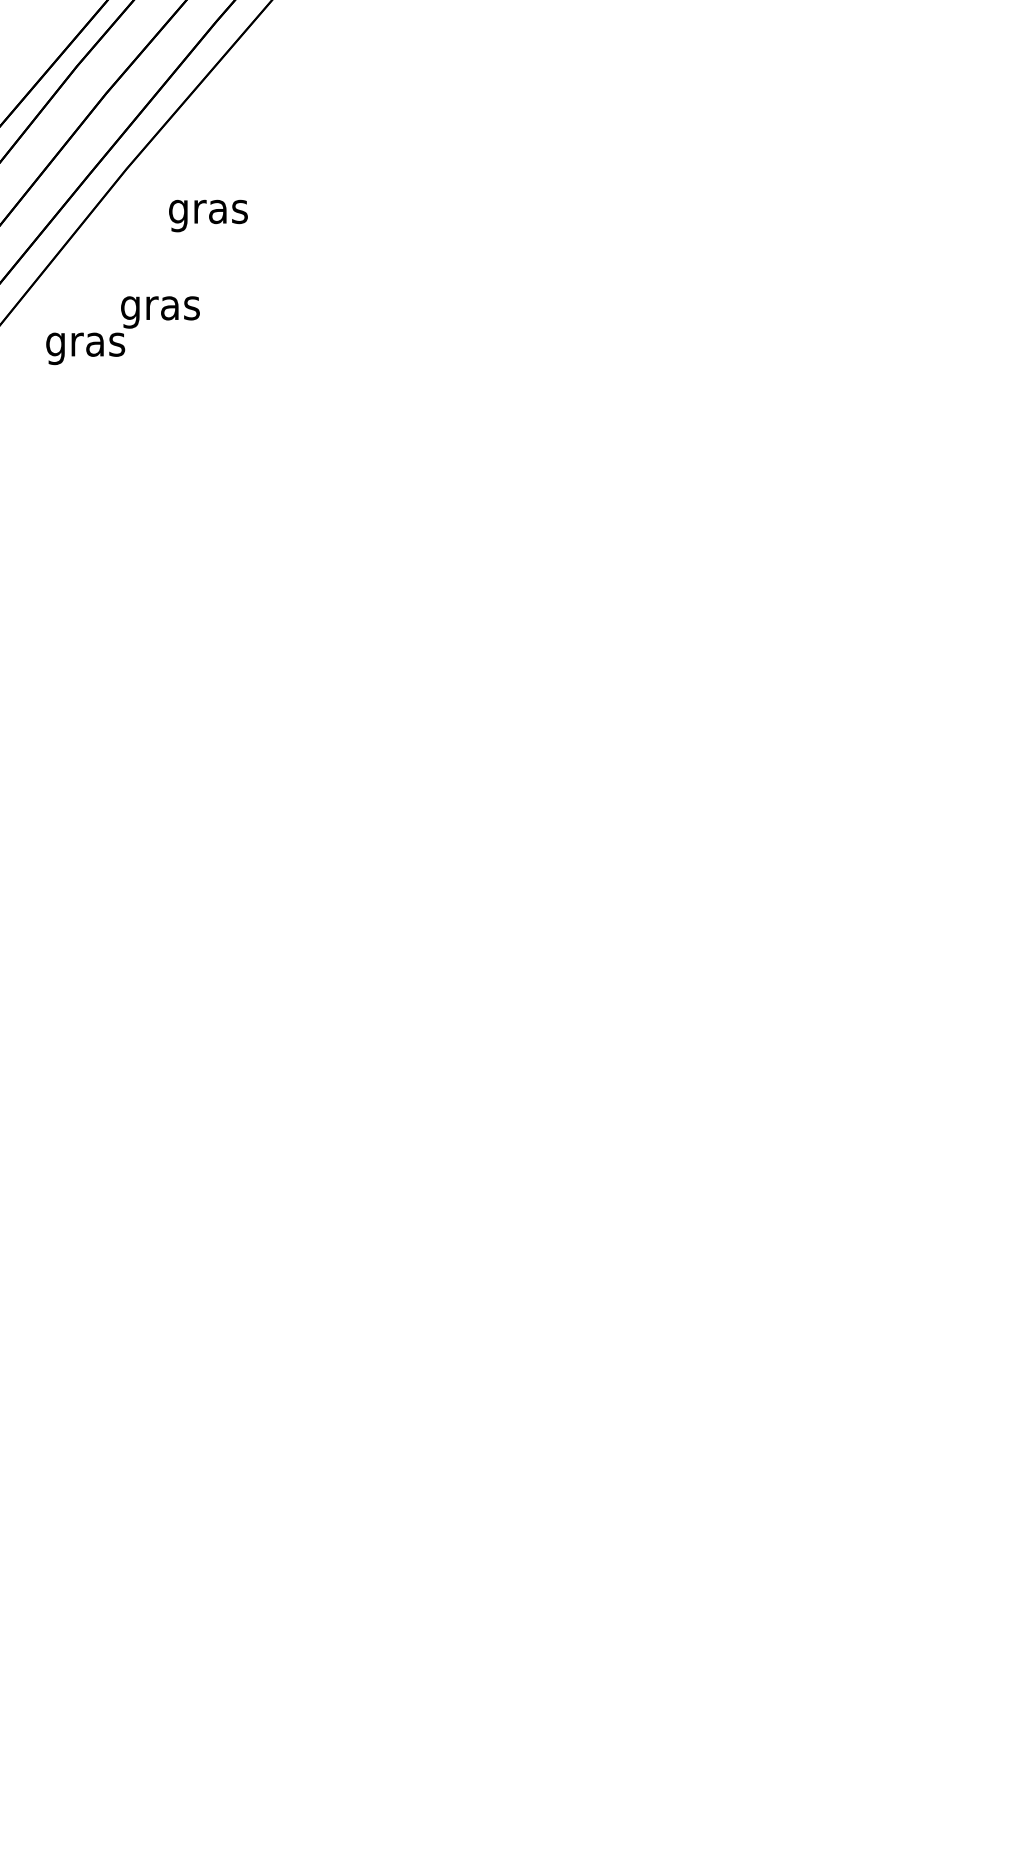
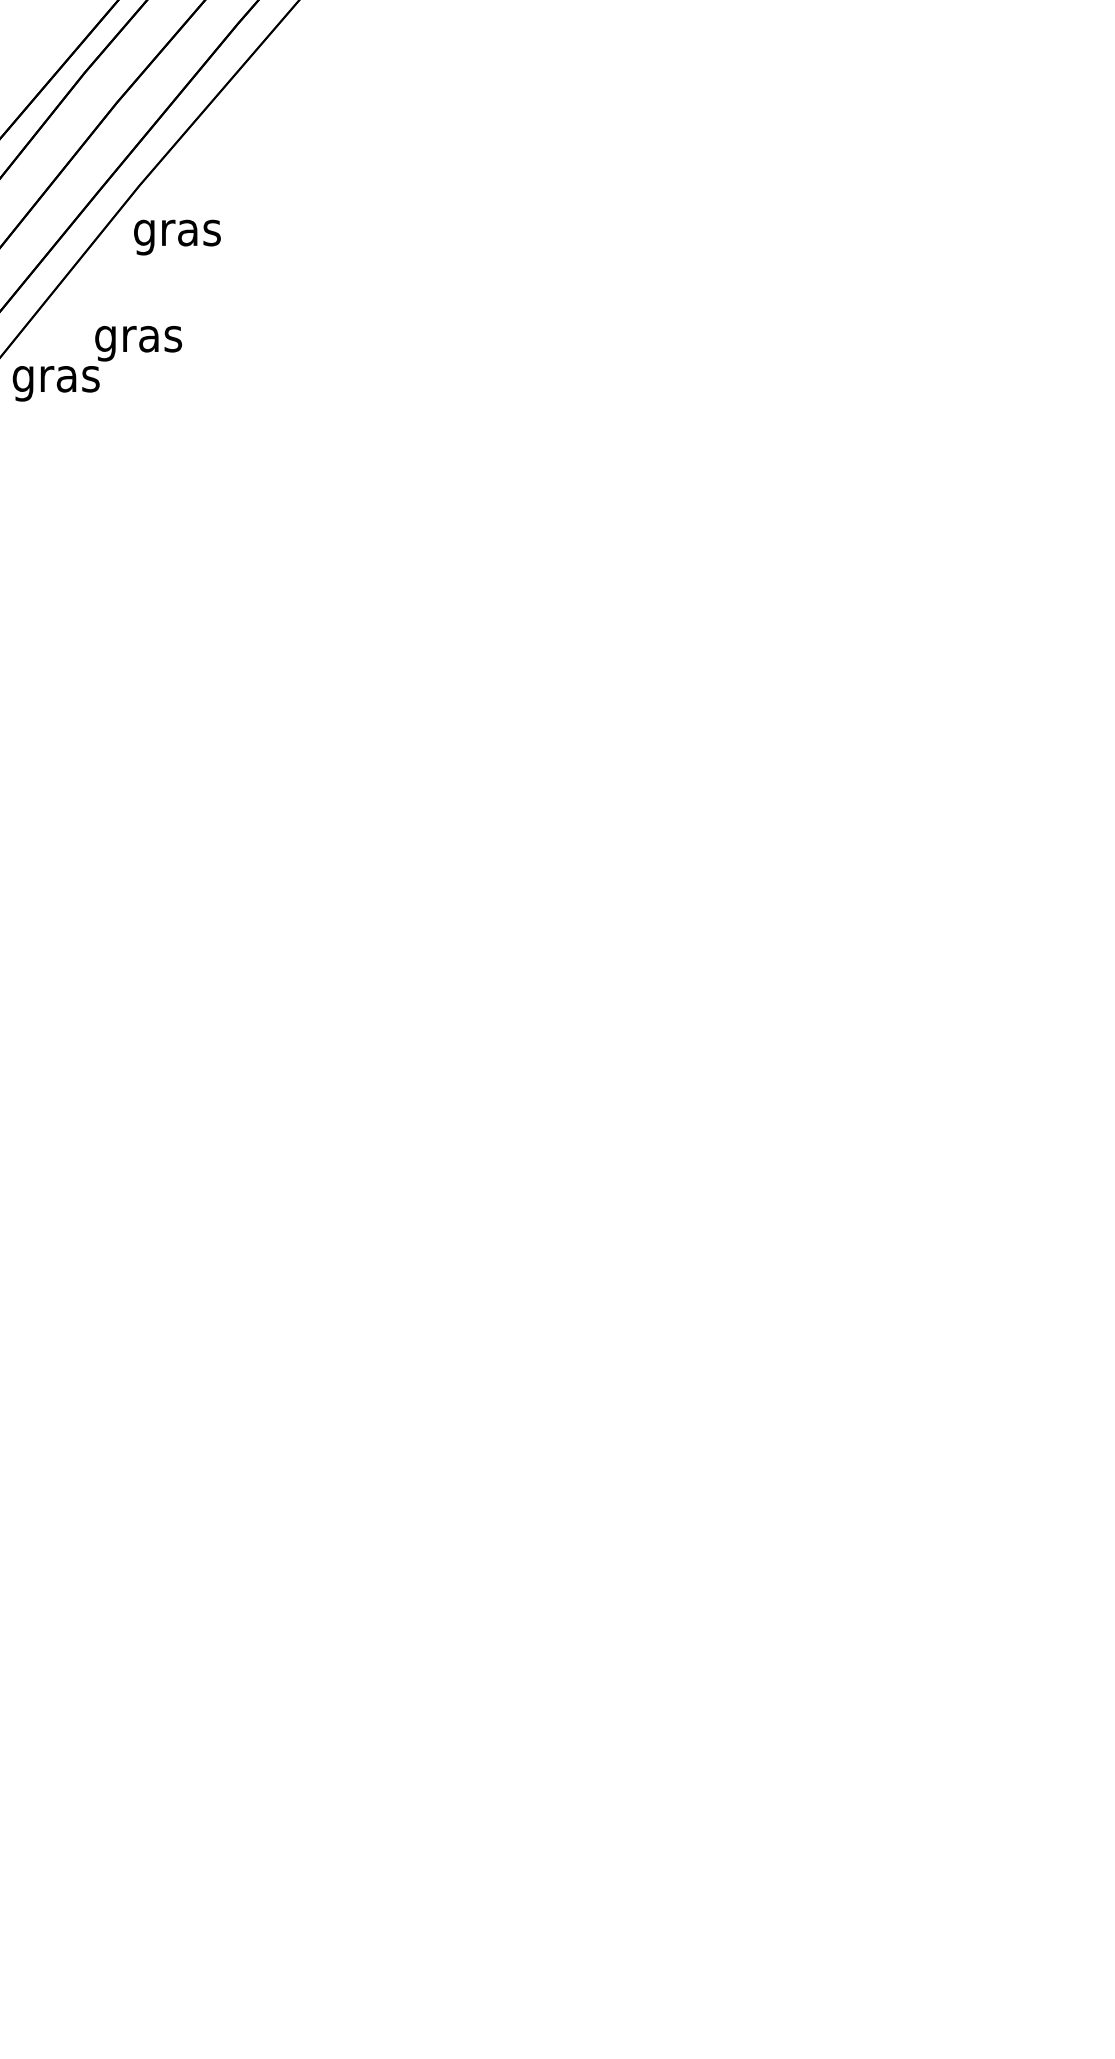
text: (208, 215) -> (177, 237), moved
text: (122, 330) -> (96, 363), moved

